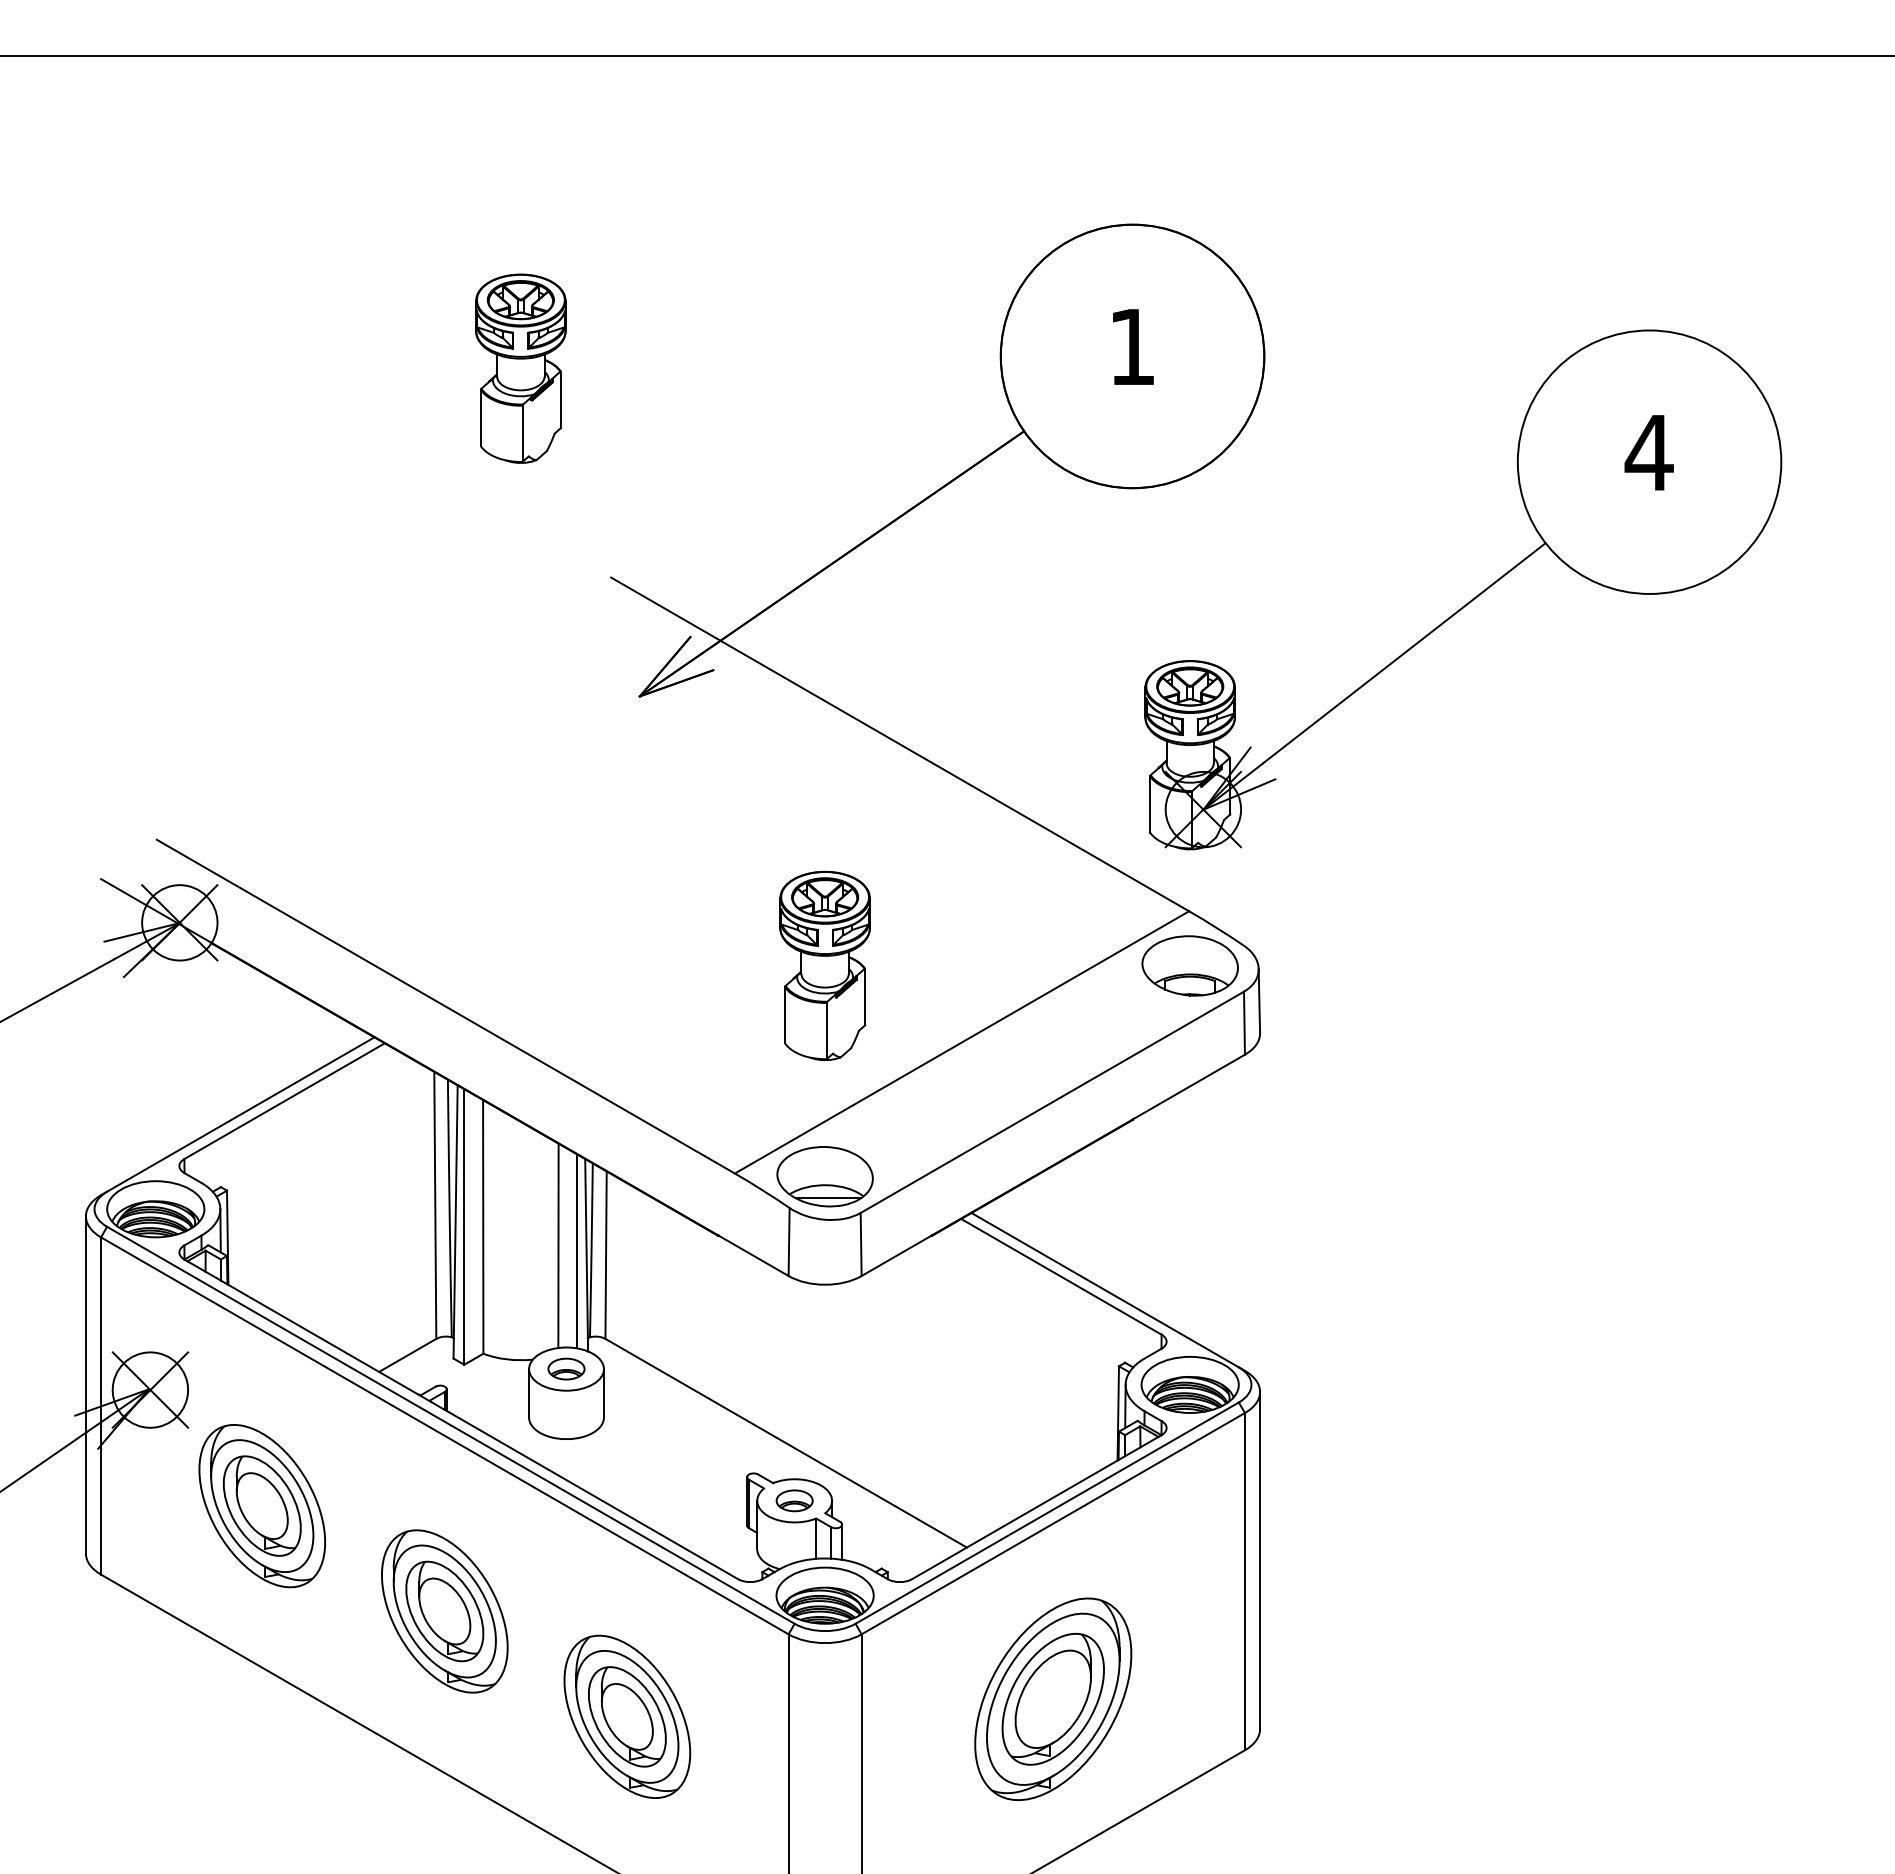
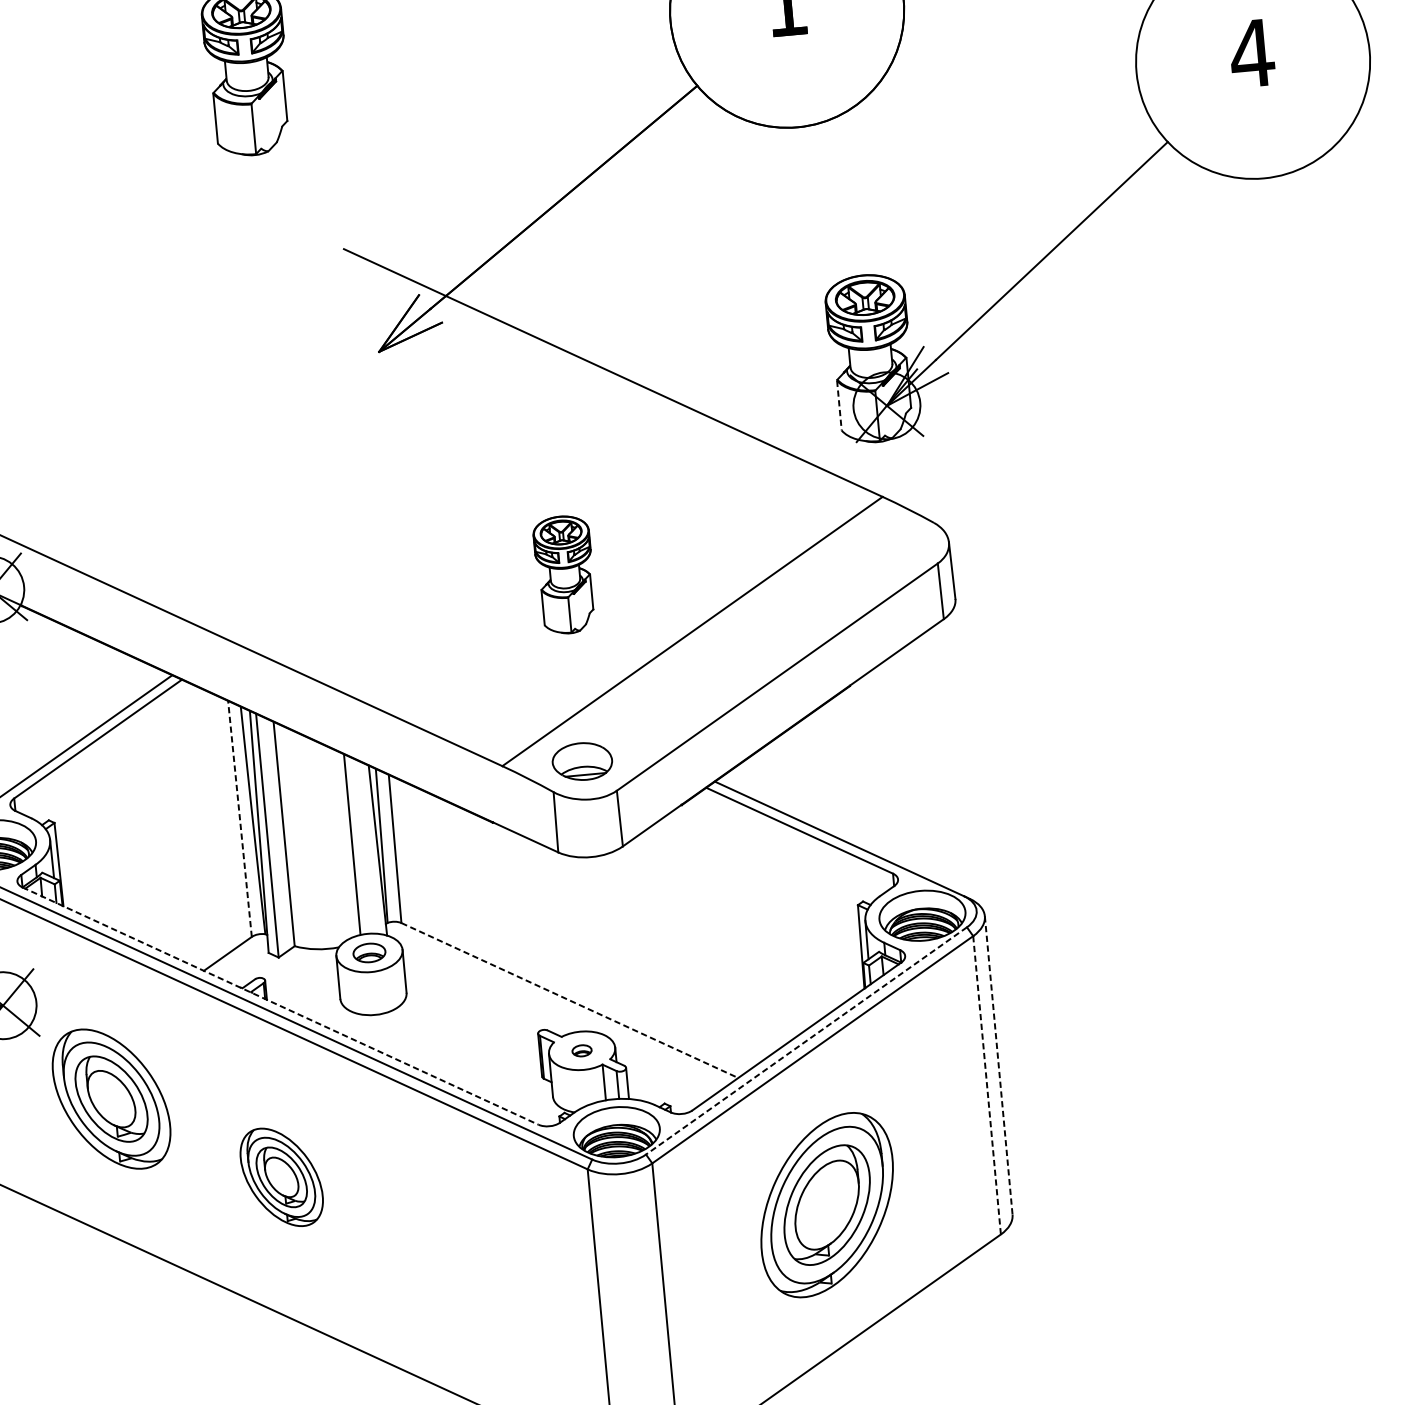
line: (1150, 804) -> (839, 405), solid -> dashed
part: (824, 965) -> (564, 574), size x0.7
part: (1189, 965) -> (887, 544), removed
part: (824, 1176) -> (581, 761), size x0.7
line: (435, 1204) -> (240, 818), solid -> dashed
line: (577, 1251) -> (369, 848), removed
line: (461, 1419) -> (280, 1006), solid -> dashed
line: (786, 1443) -> (570, 1000), solid -> dashed
part: (794, 1500) -> (581, 1050), size x0.6
line: (1046, 1513) -> (805, 1041), solid -> dashed
line: (1260, 1560) -> (999, 1065), solid -> dashed
line: (1244, 1581) -> (986, 1085), solid -> dashed
part: (444, 1611) -> (281, 1177), size x0.7
part: (627, 1716) -> (451, 1255), removed

